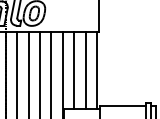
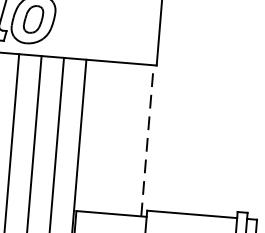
line: (74, 69) -> (103, 135), removed
line: (85, 69) -> (124, 137), removed
line: (97, 70) -> (148, 141), solid -> dashed

